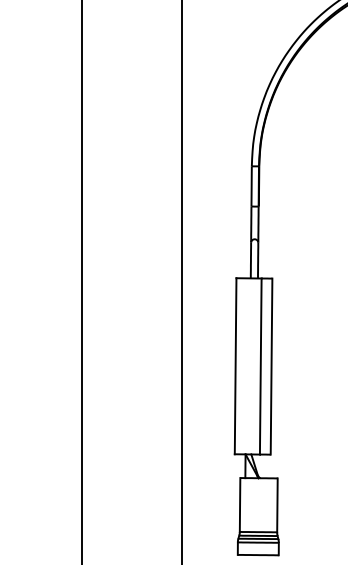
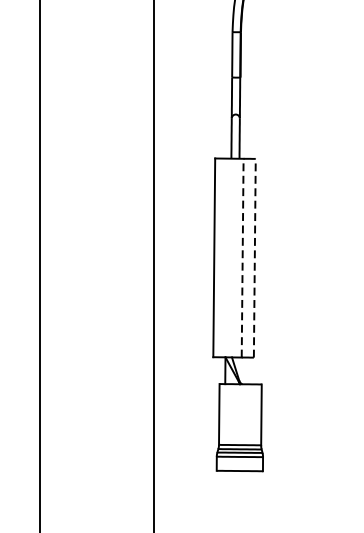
line: (260, 366) -> (242, 258), solid -> dashed
line: (271, 366) -> (254, 258), solid -> dashed

